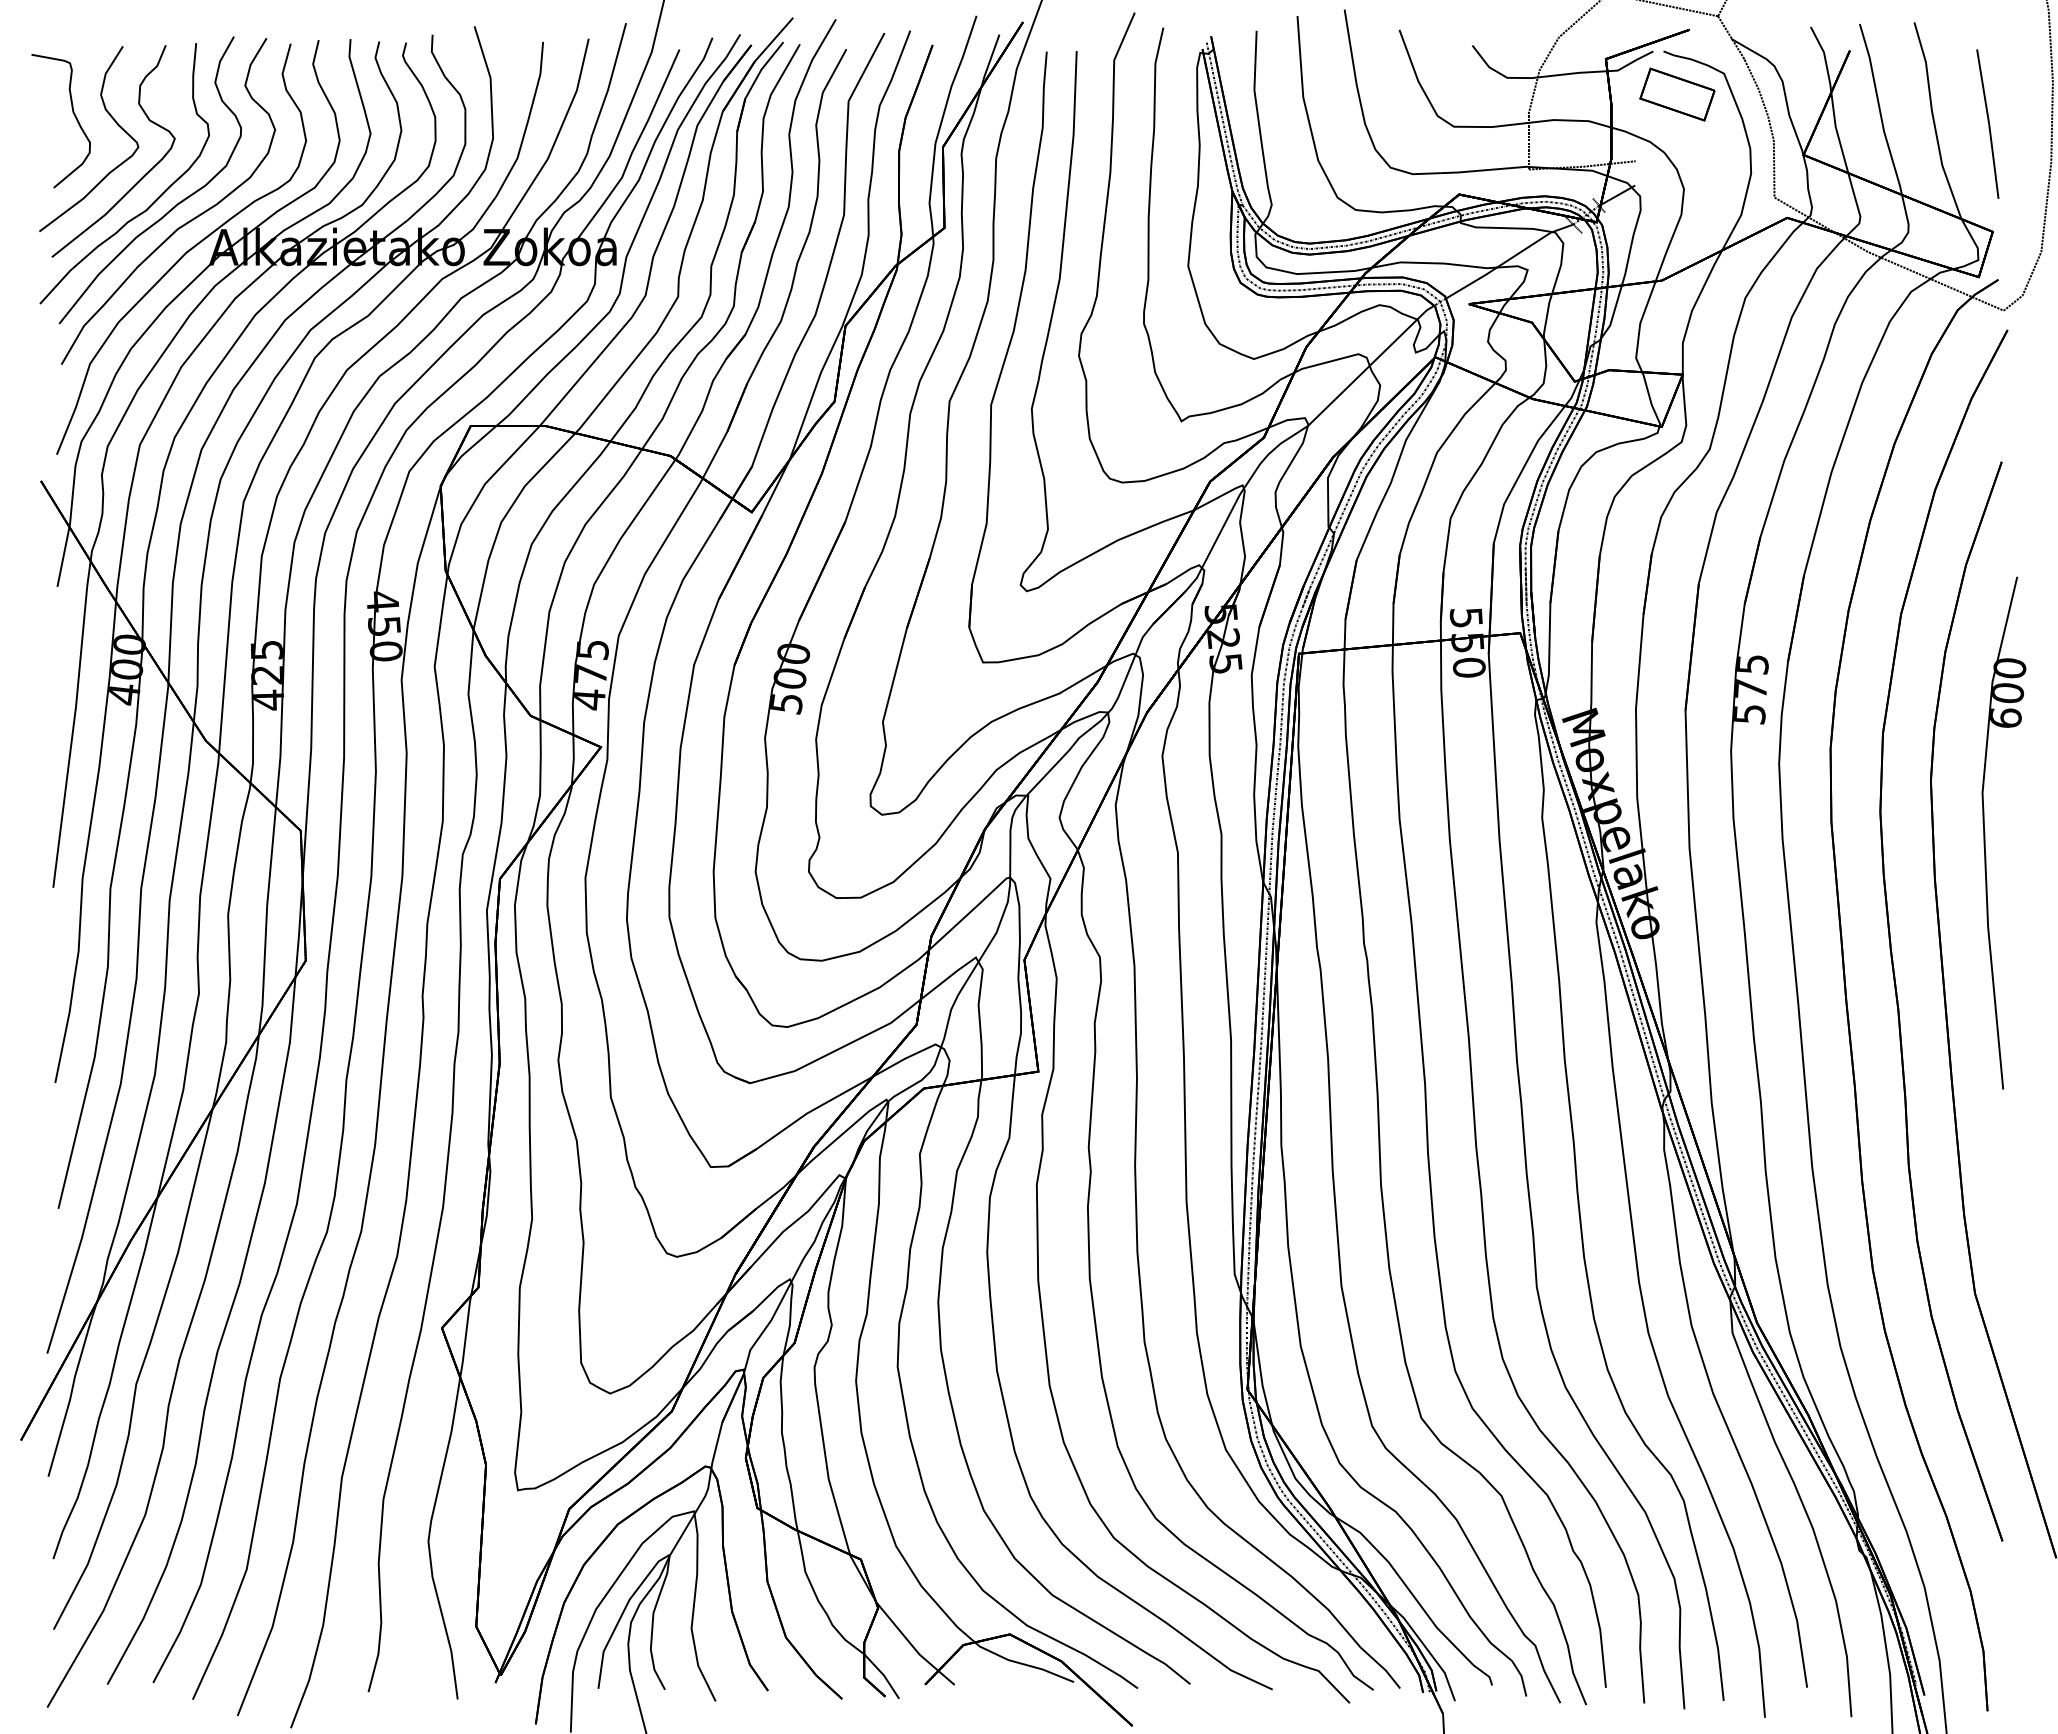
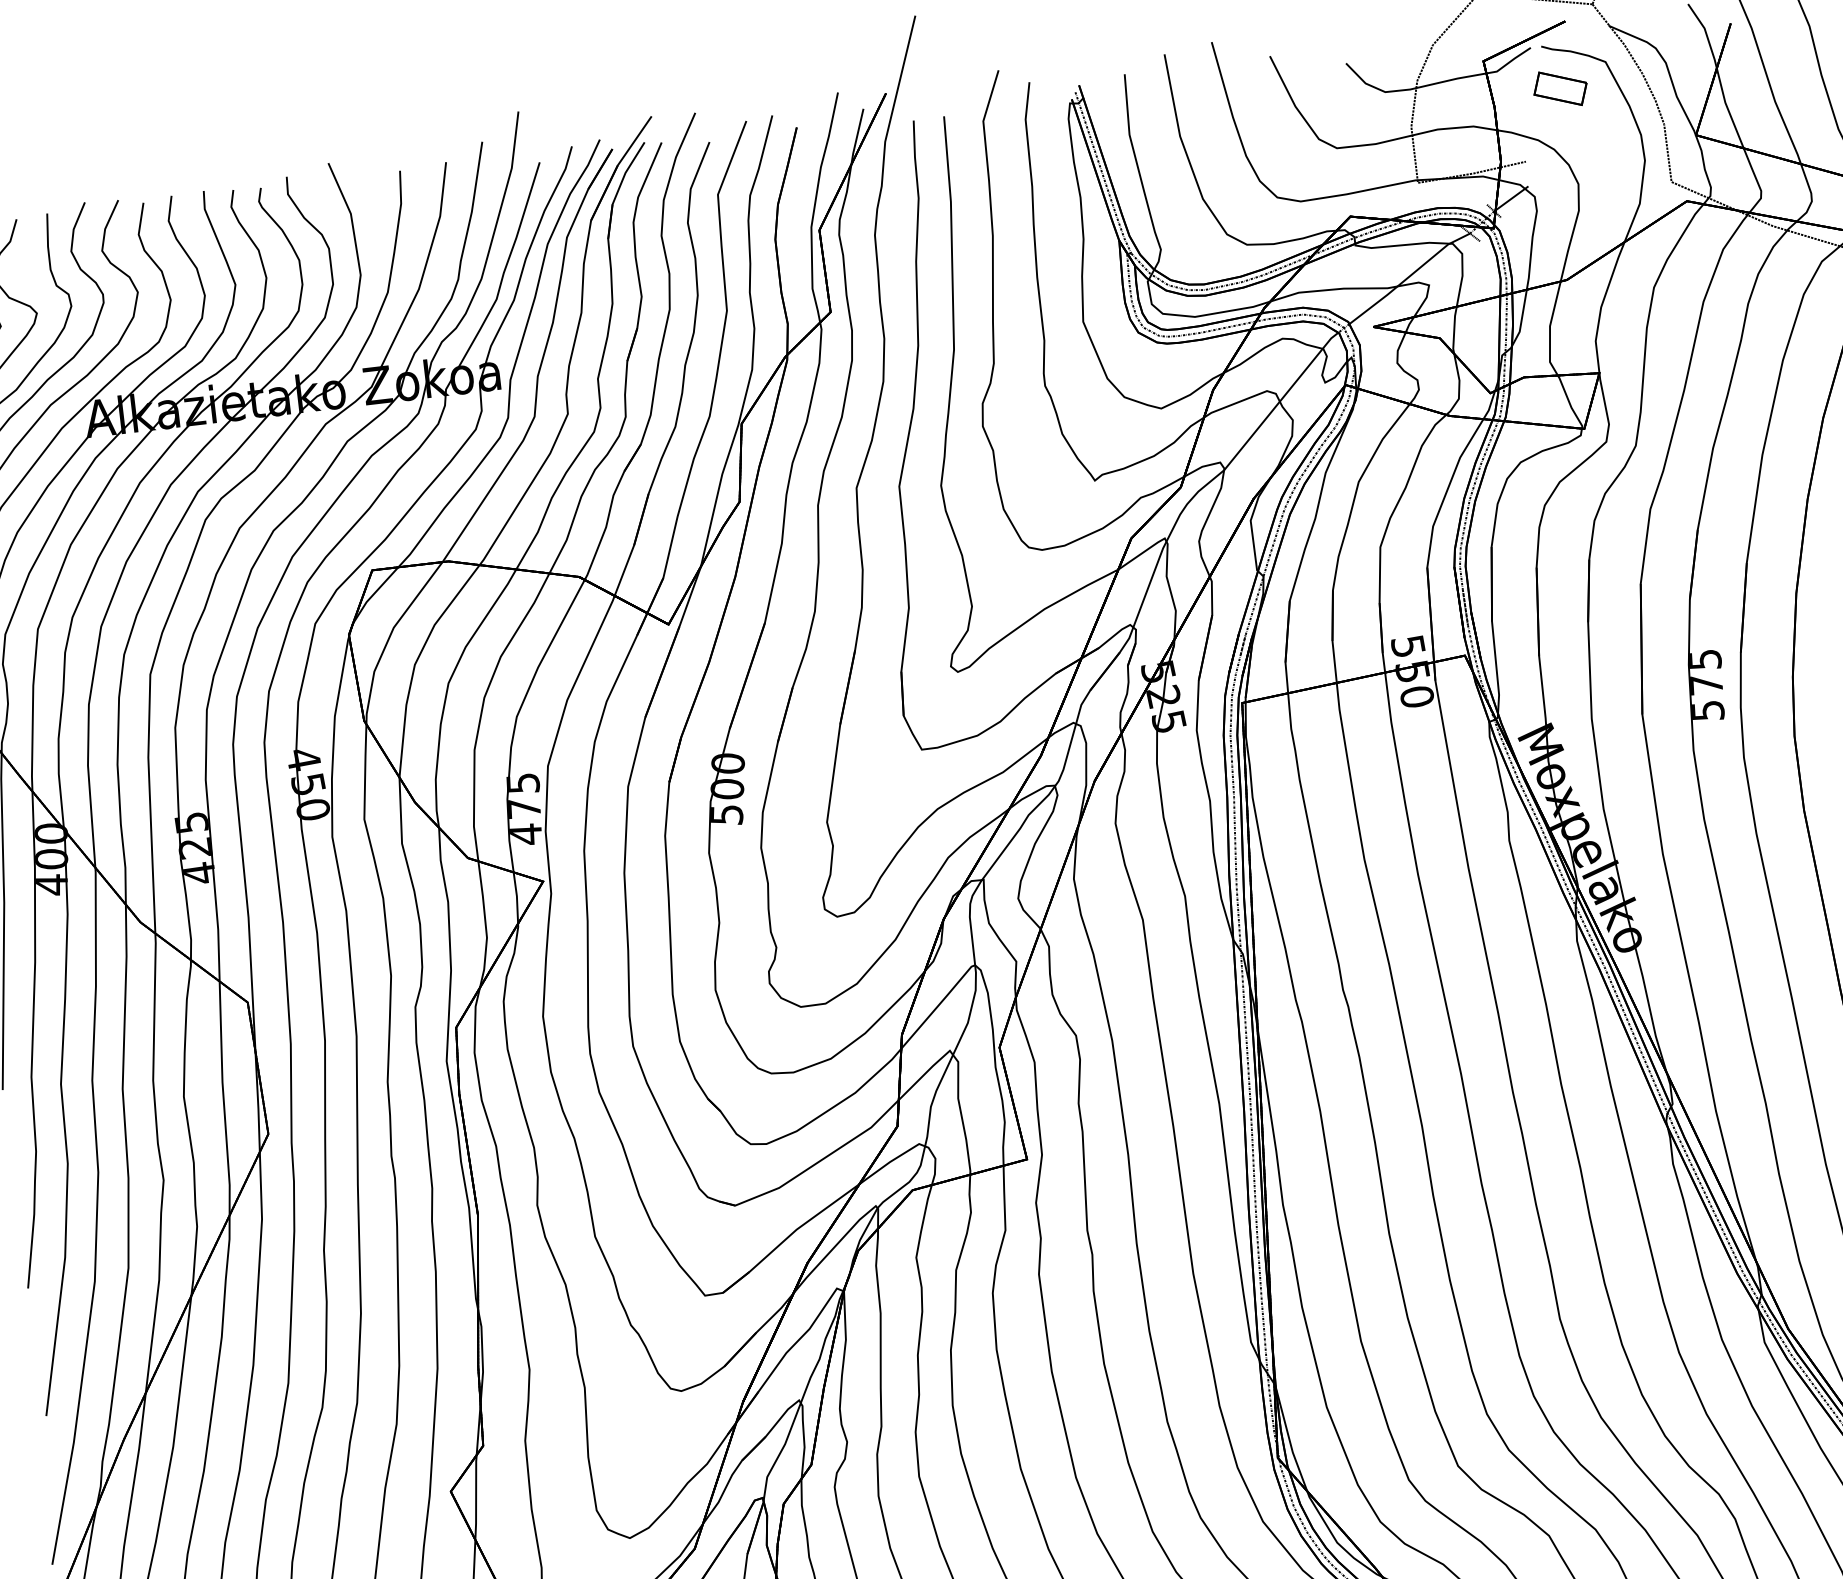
part: (1677, 94) -> (1560, 88), size x0.7

